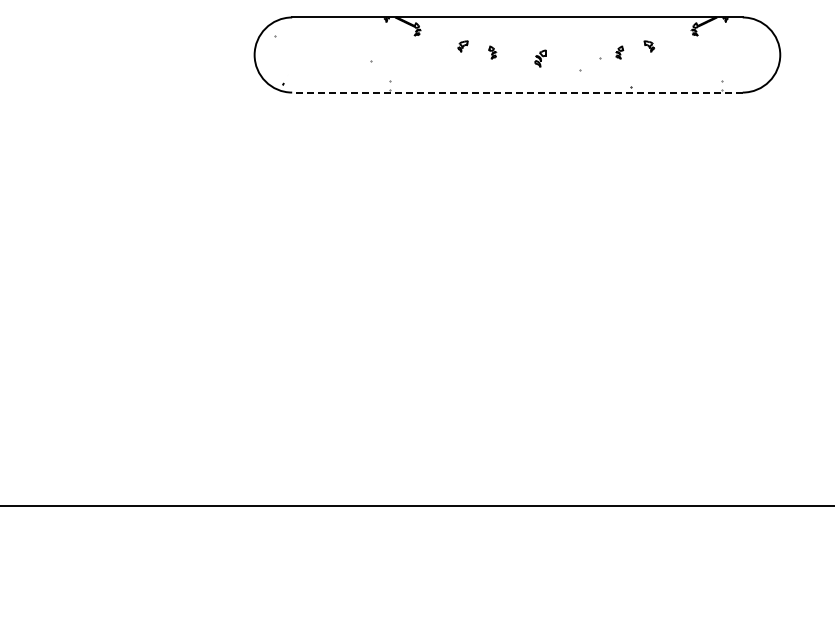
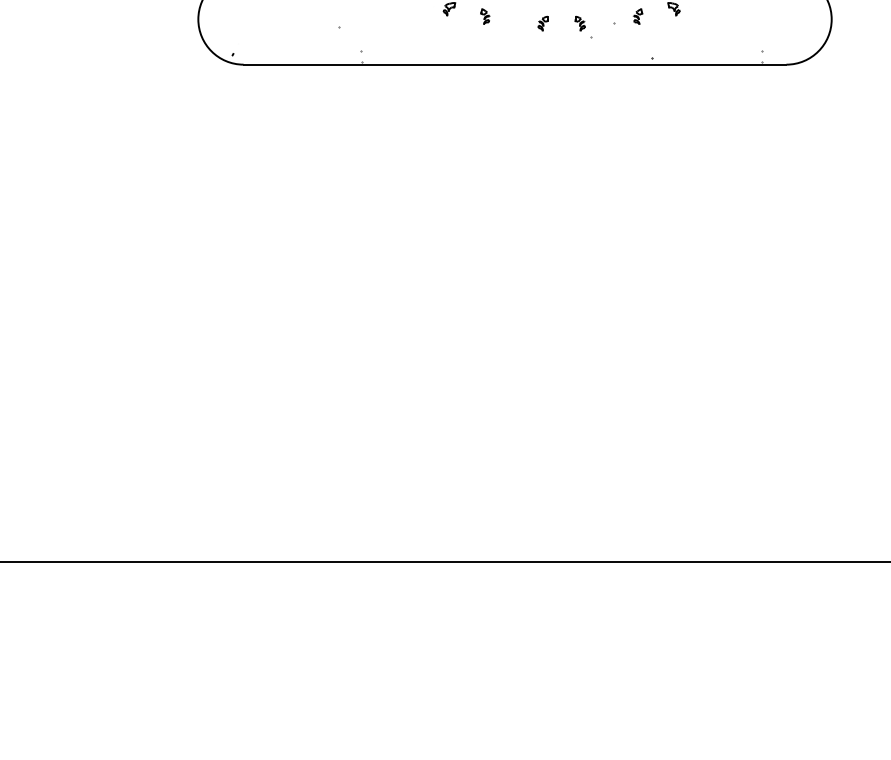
part: (540, 58) -> (542, 23), size x0.71
part: (571, 58) -> (580, 23), added
line: (516, 92) -> (513, 64), dashed -> solid

